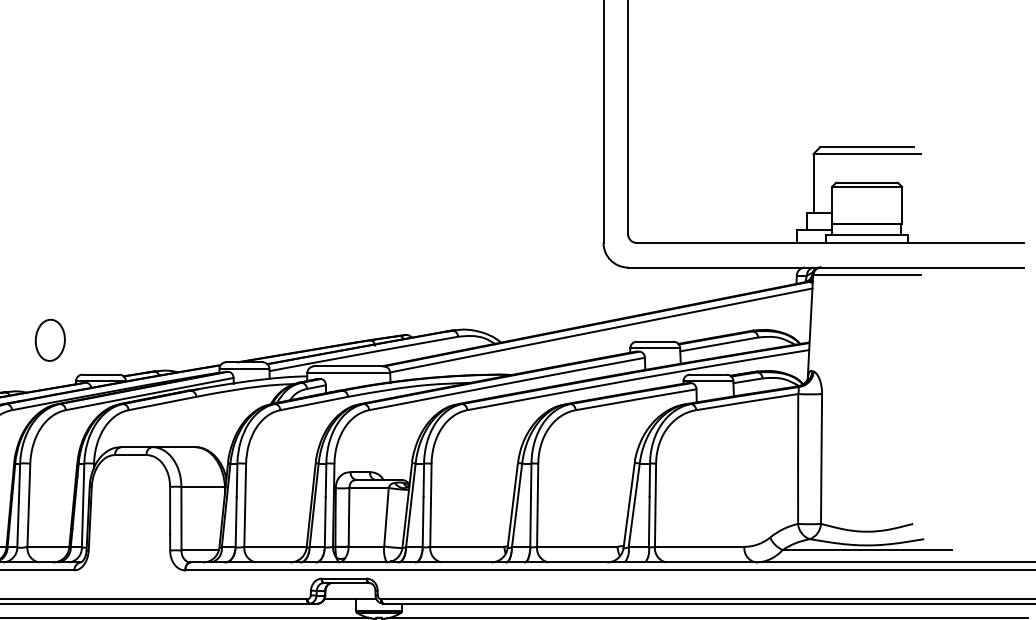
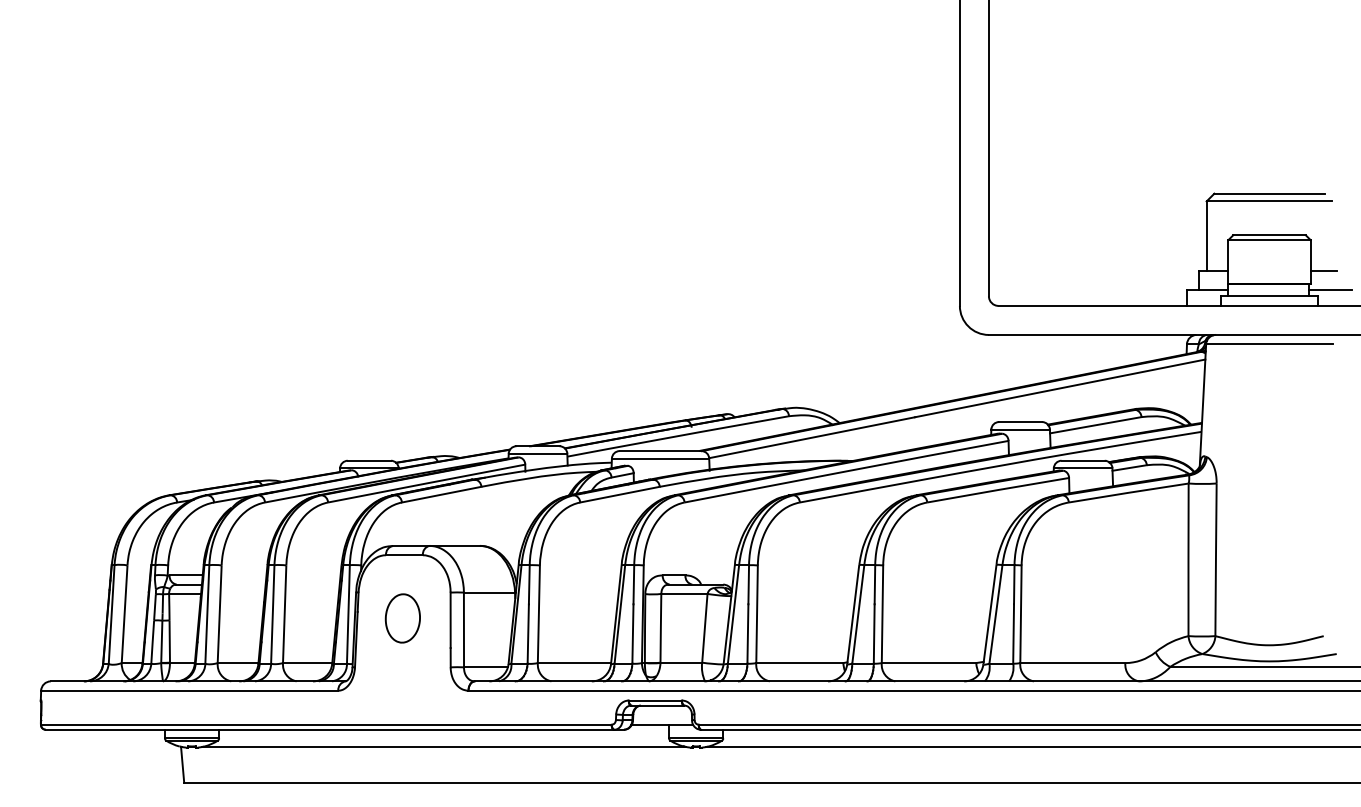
line: (913, 213) -> (1323, 271), added
line: (918, 229) -> (1330, 290), added
part: (49, 340) -> (402, 618), moved

